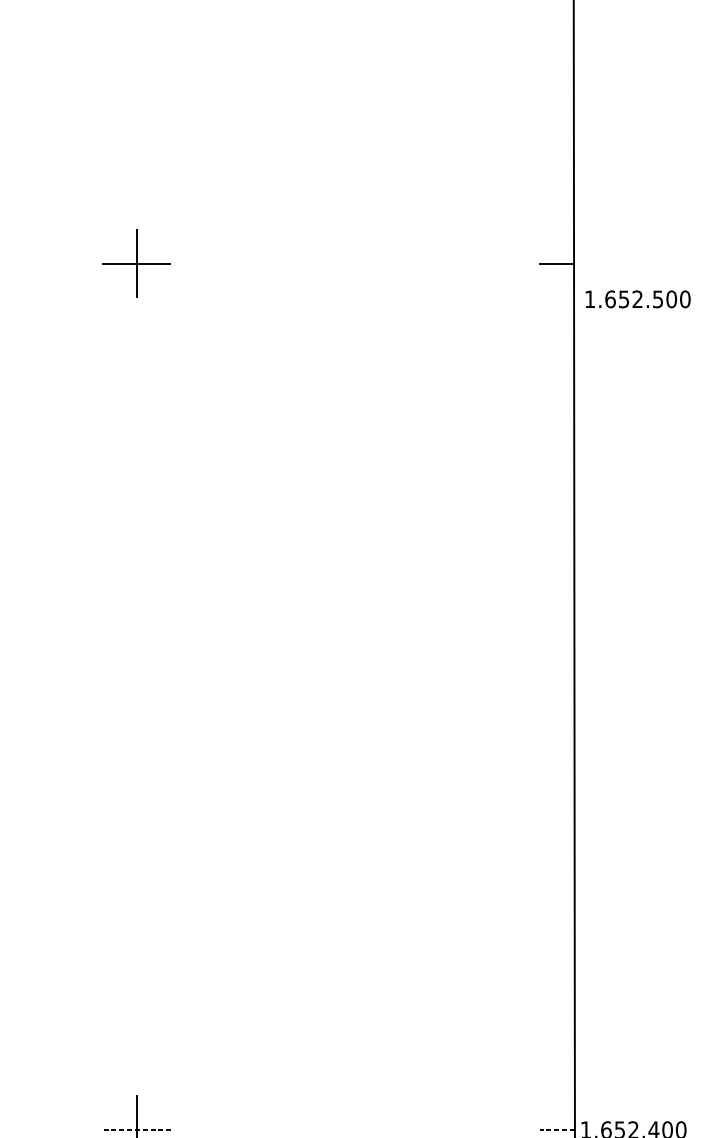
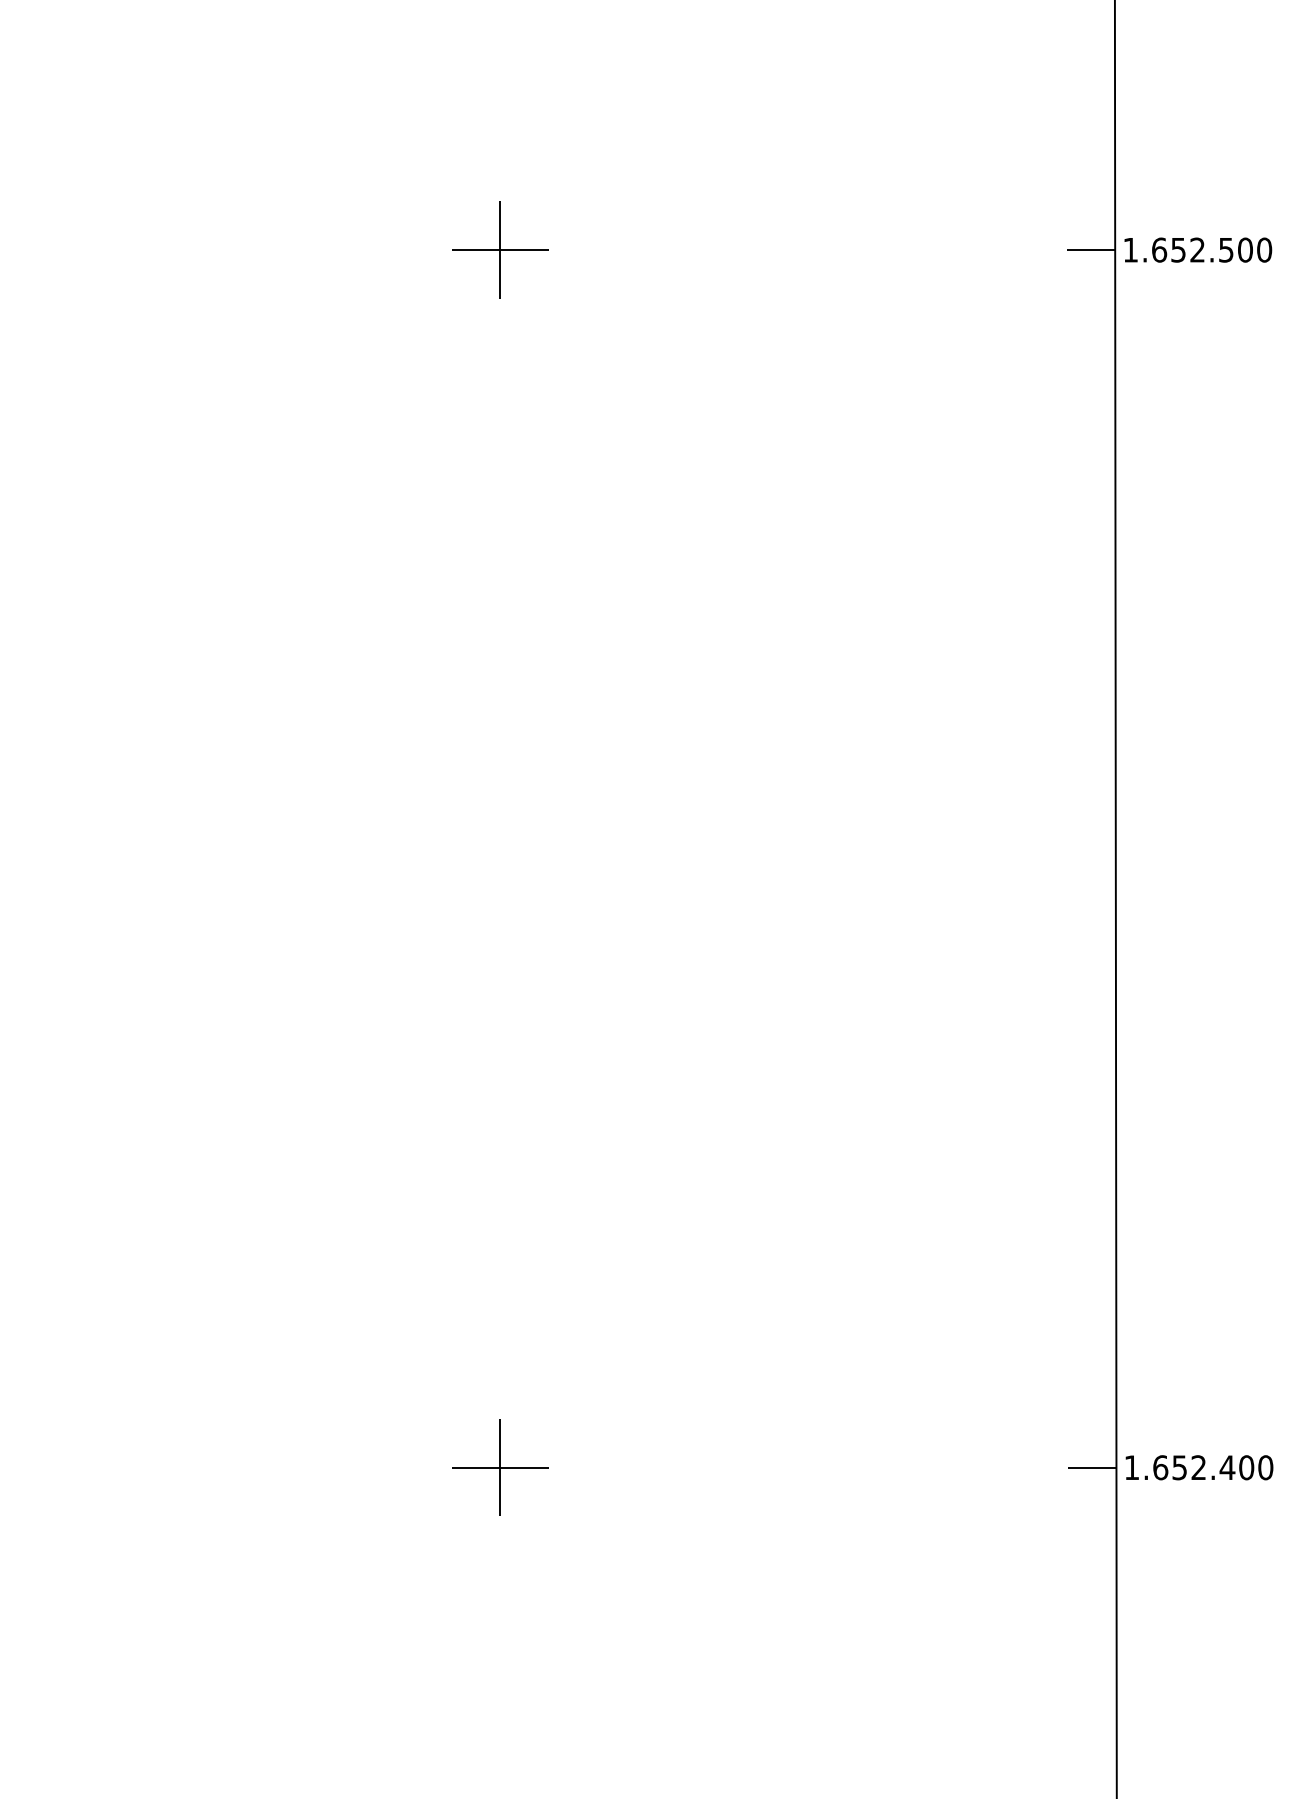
text: (638, 298) -> (1198, 249), moved
line: (136, 1129) -> (500, 1467), dashed -> solid
line: (557, 1129) -> (1091, 1467), dashed -> solid

